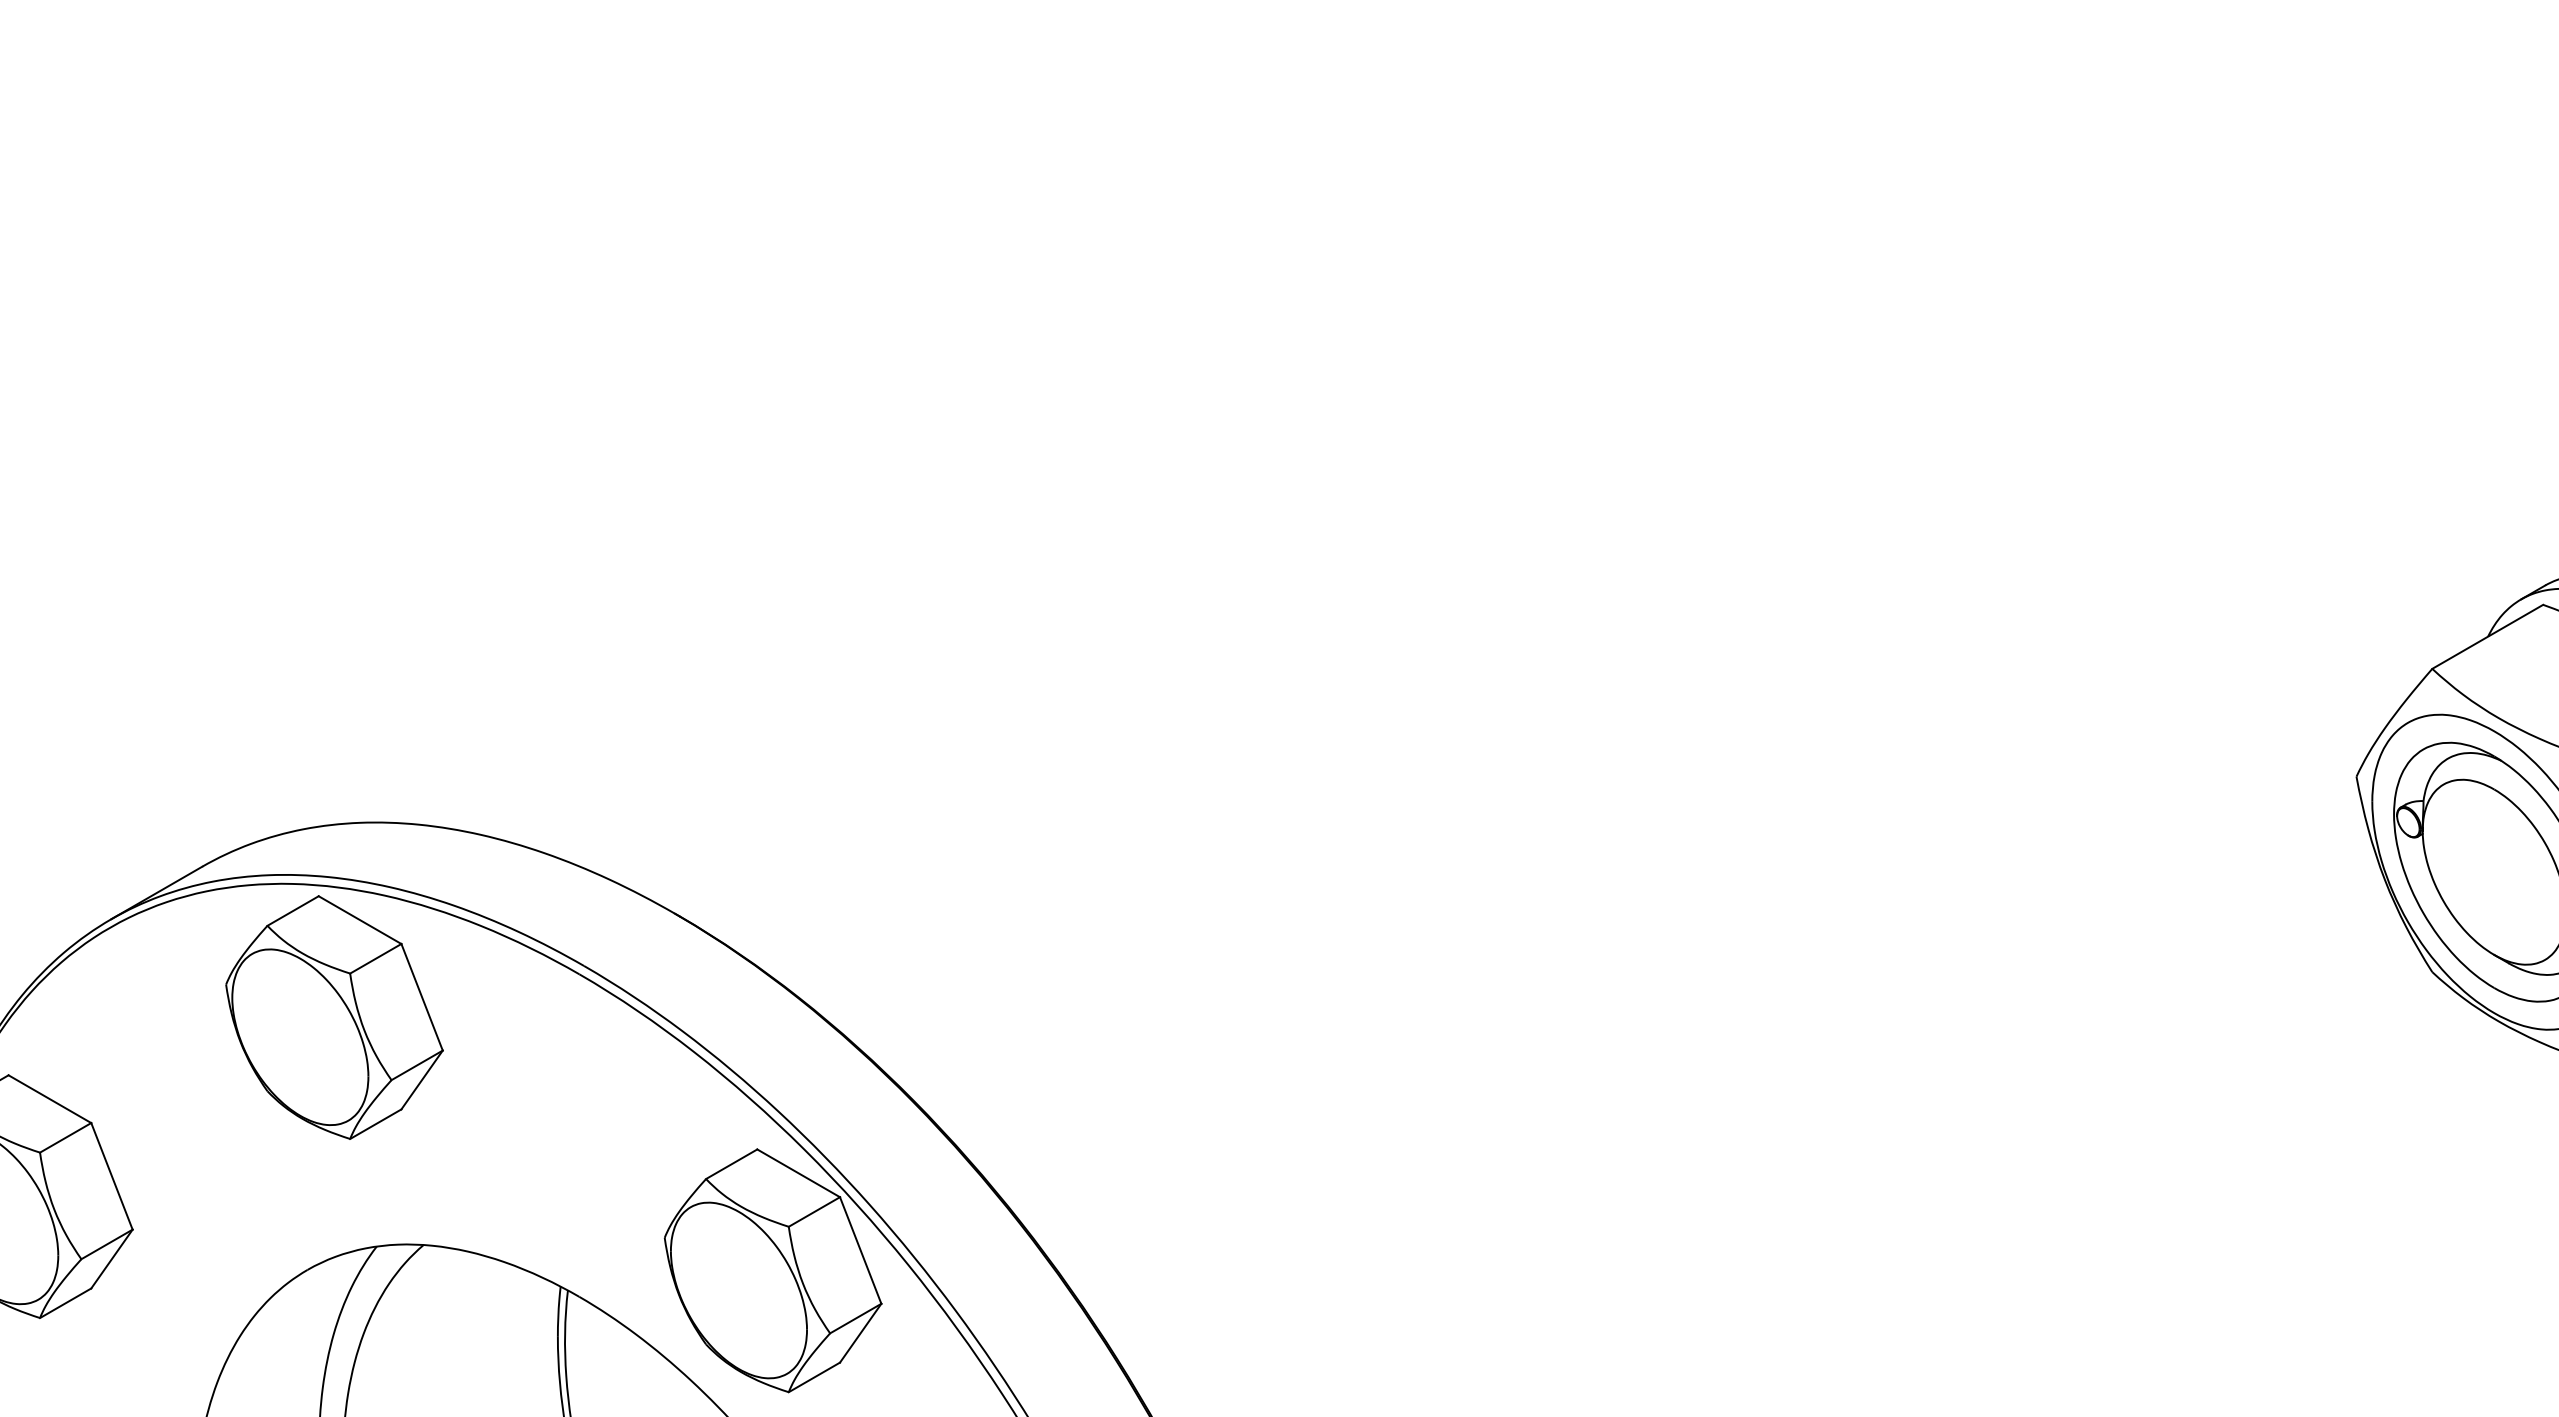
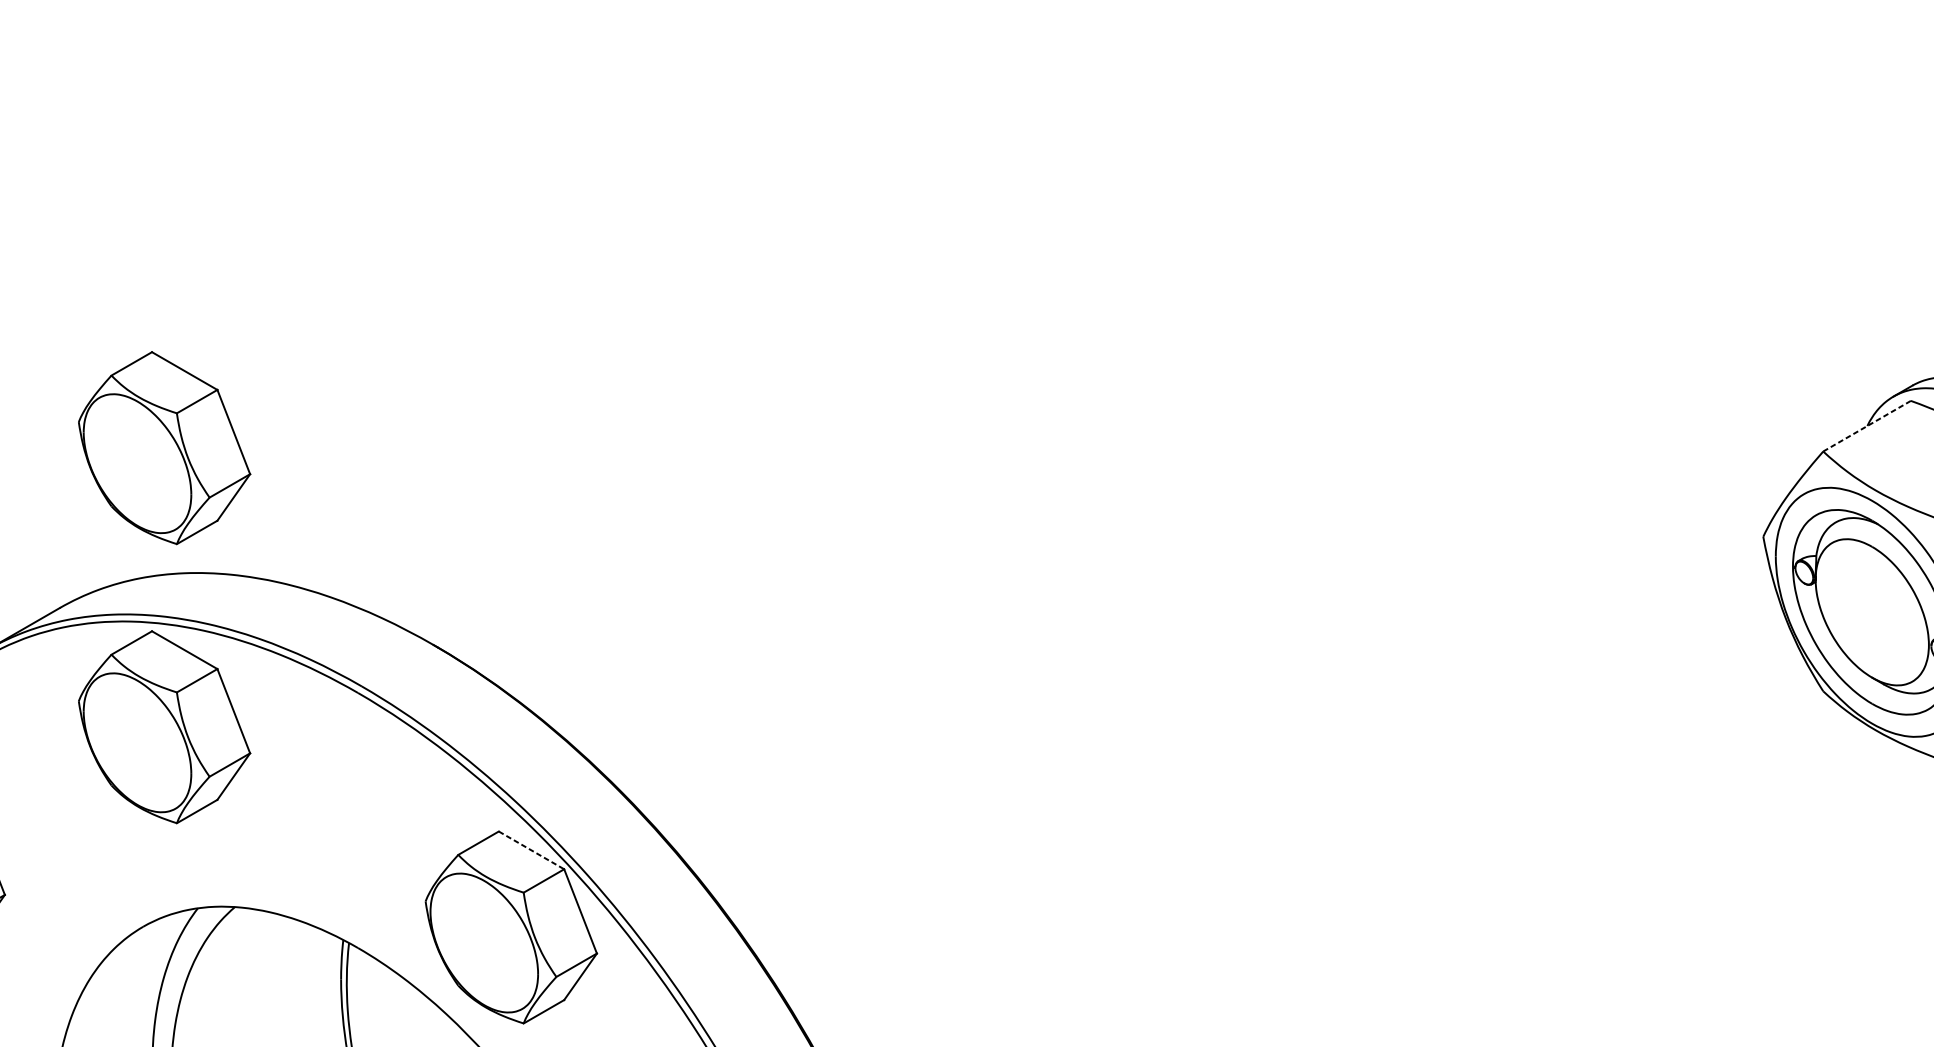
line: (2488, 636) -> (1867, 425), solid -> dashed
part: (334, 664) -> (164, 448), added
line: (798, 1173) -> (531, 850), solid -> dashed

